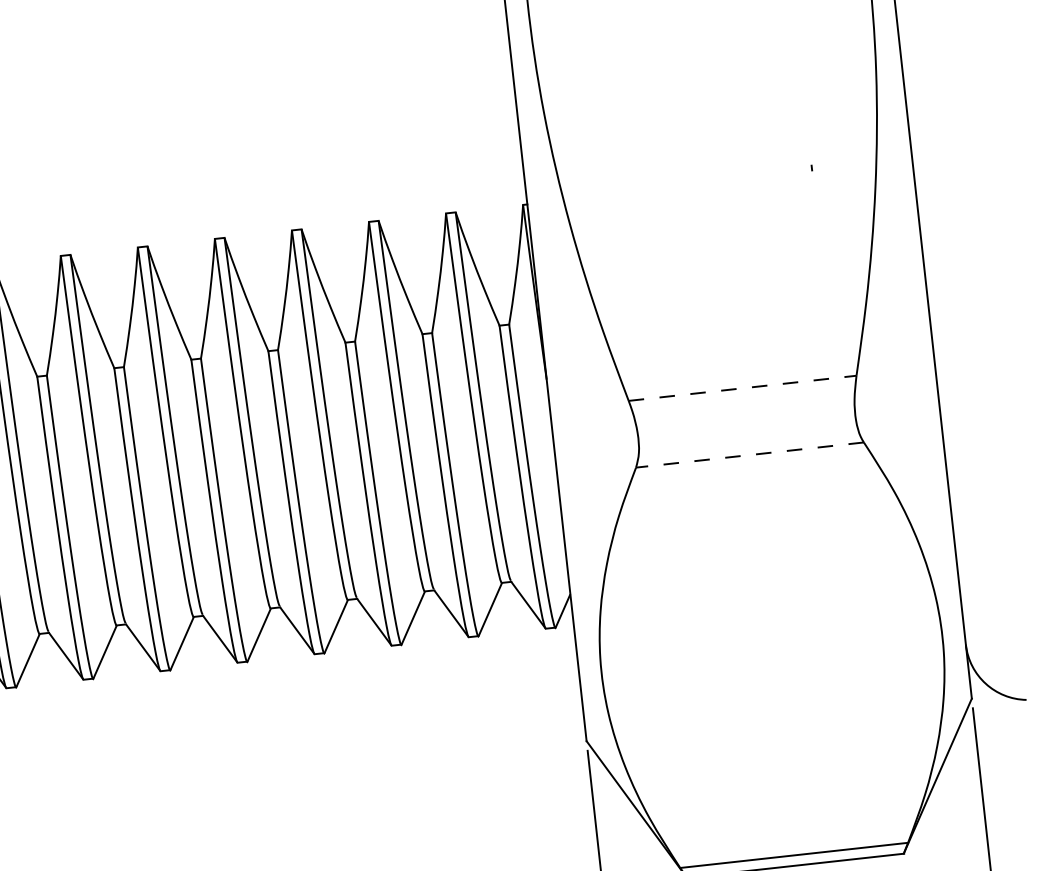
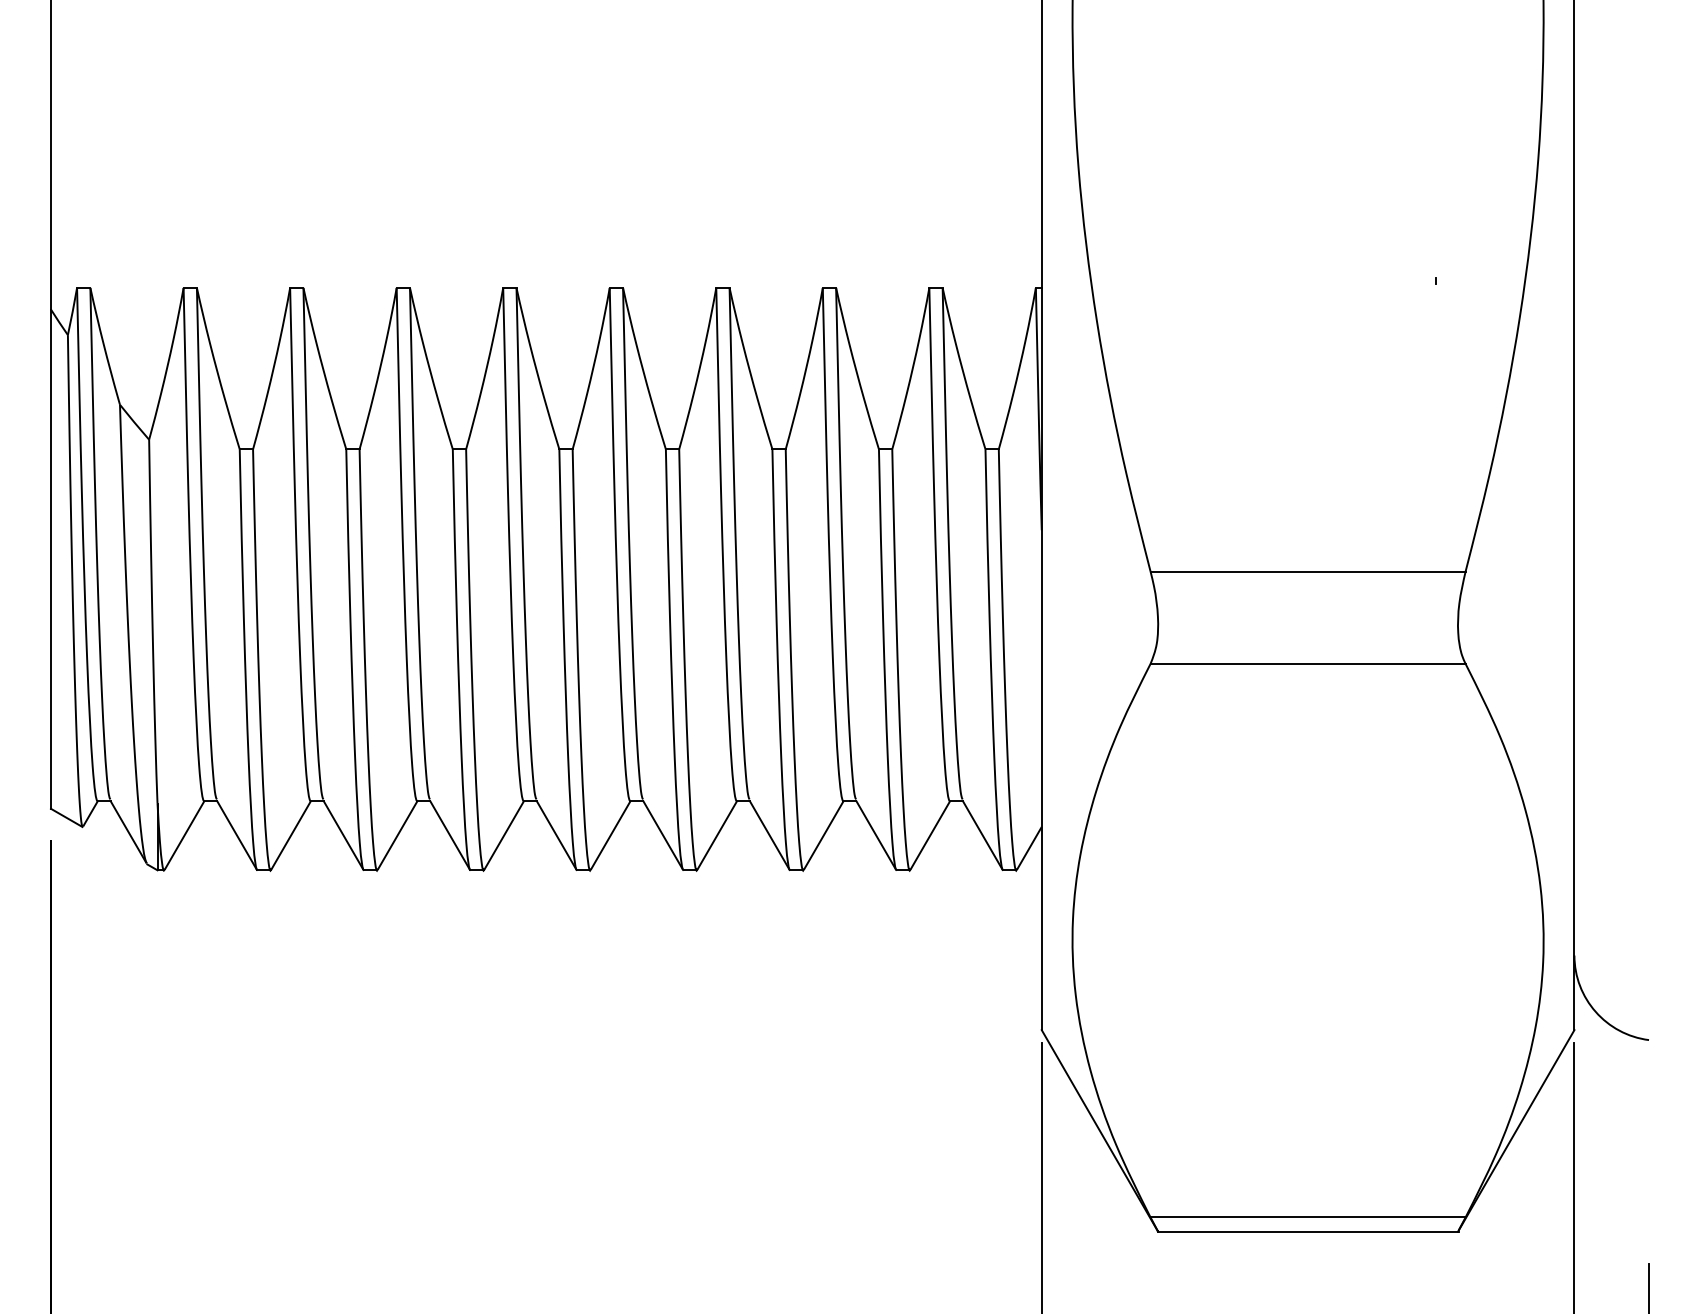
line: (742, 388) -> (1308, 571), dashed -> solid
line: (750, 454) -> (1308, 663), dashed -> solid

